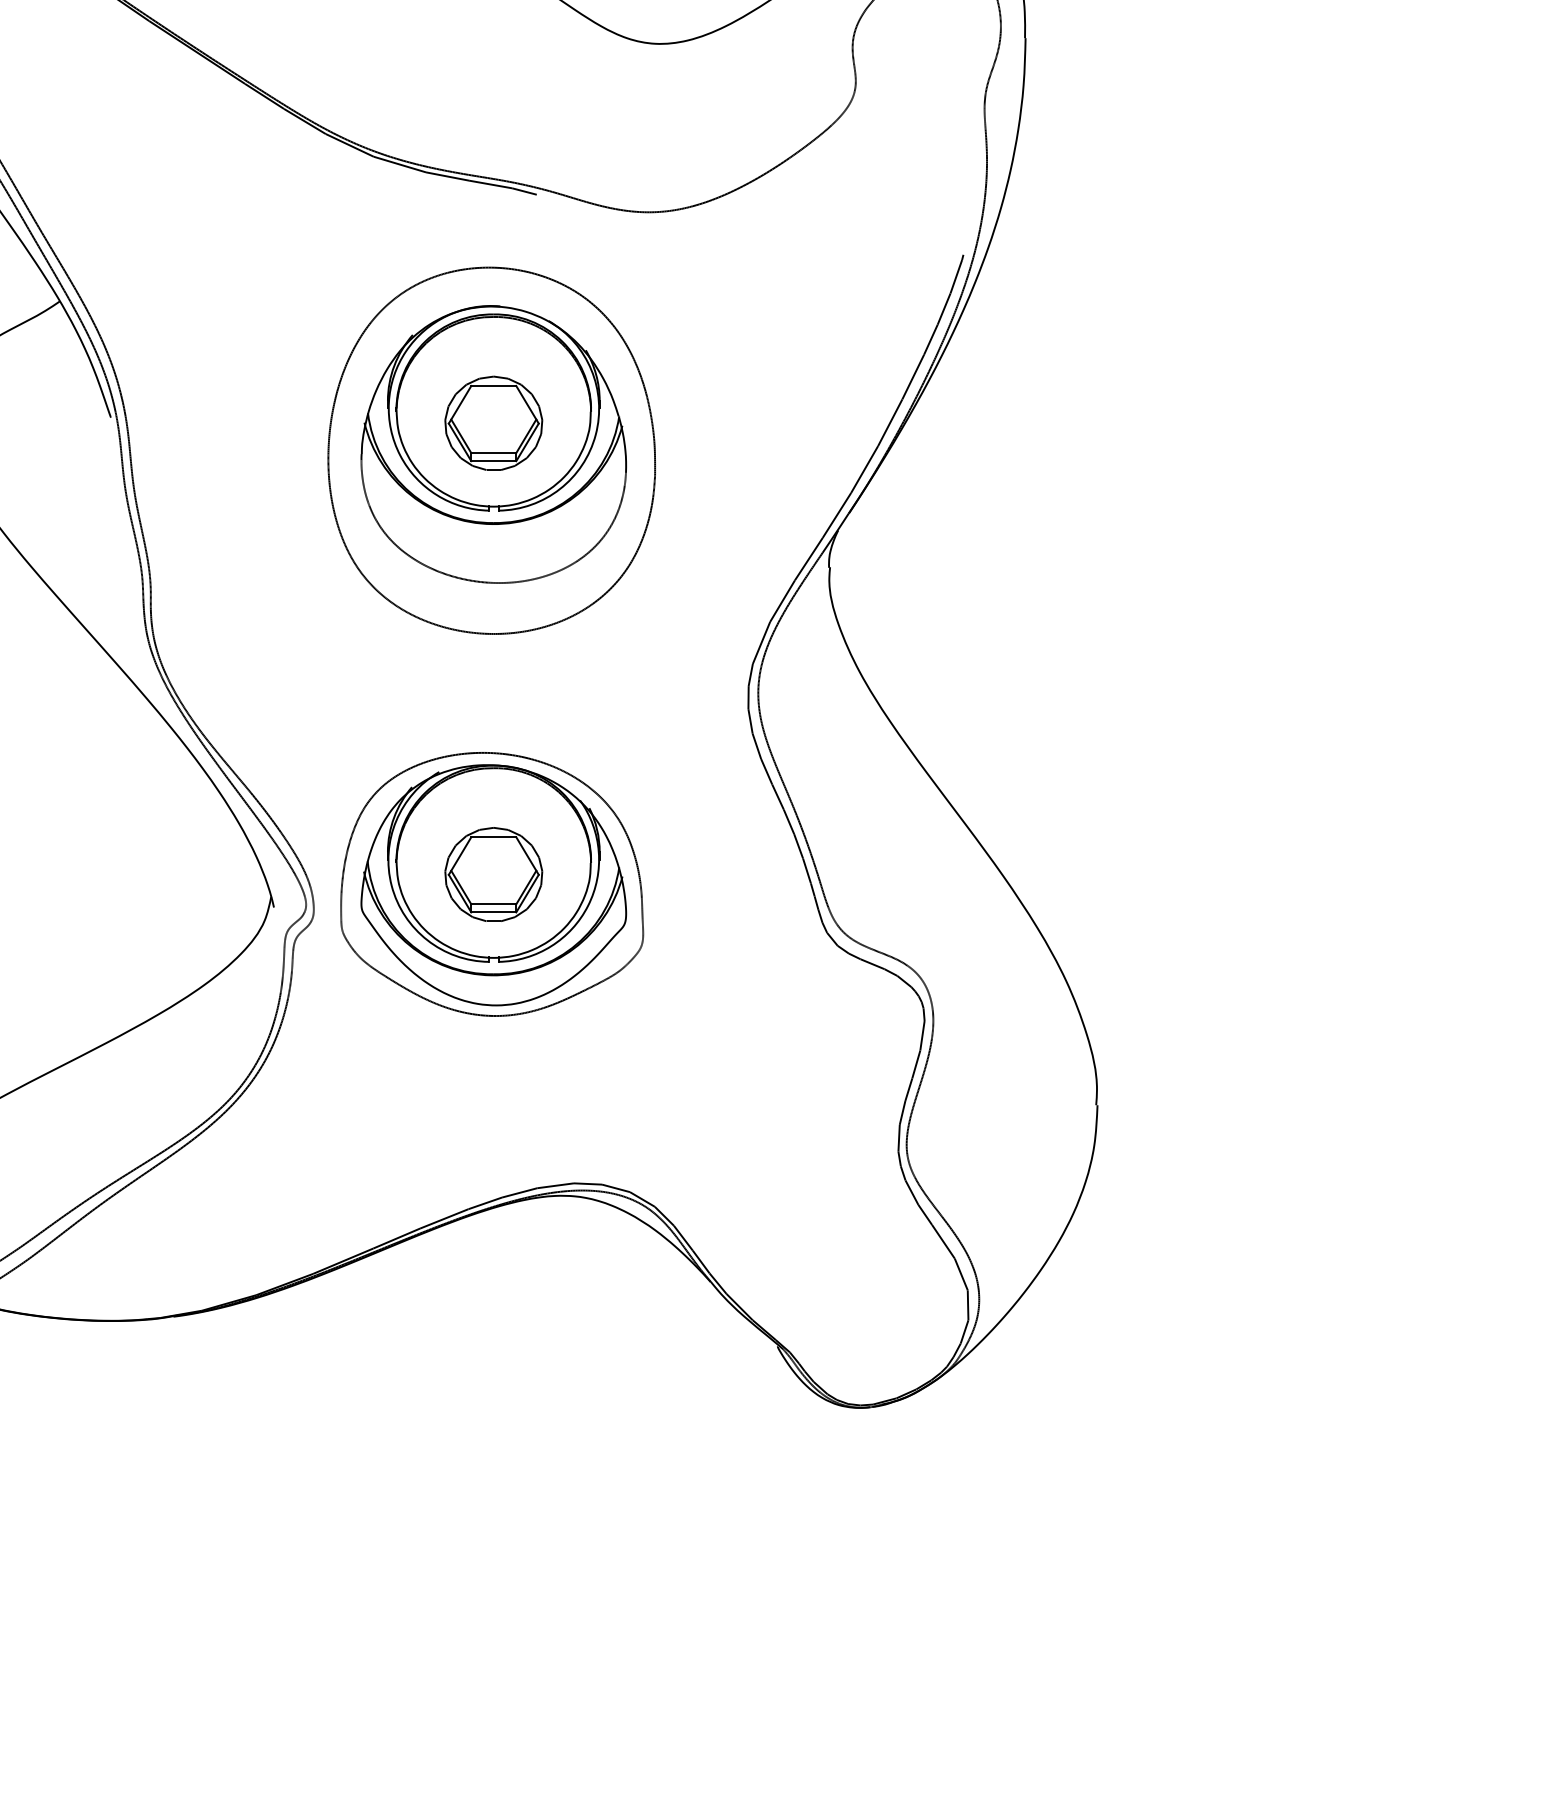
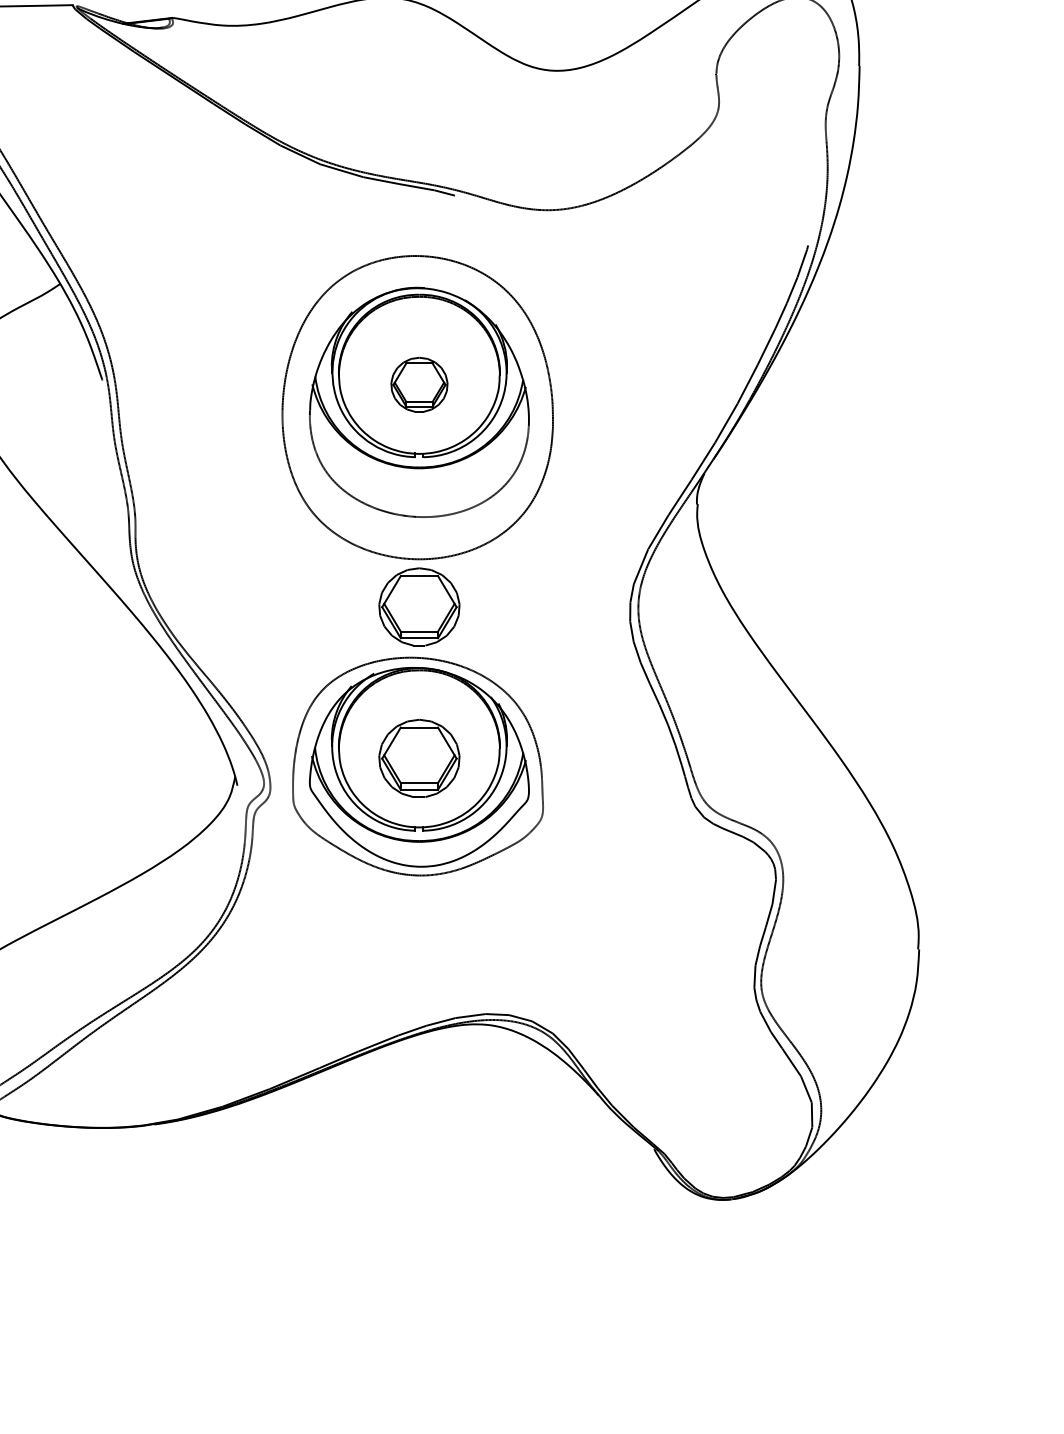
part: (493, 422) -> (419, 384), size x0.7
part: (493, 691) -> (419, 606), added

